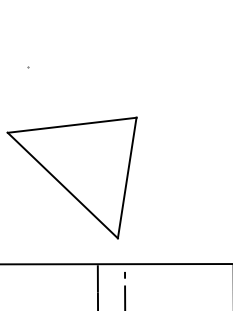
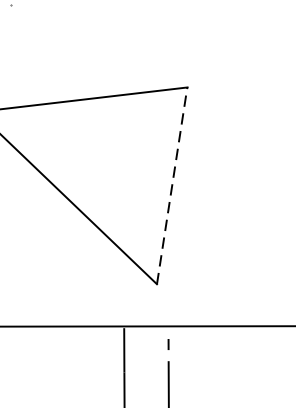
line: (127, 177) -> (172, 184), solid -> dashed

